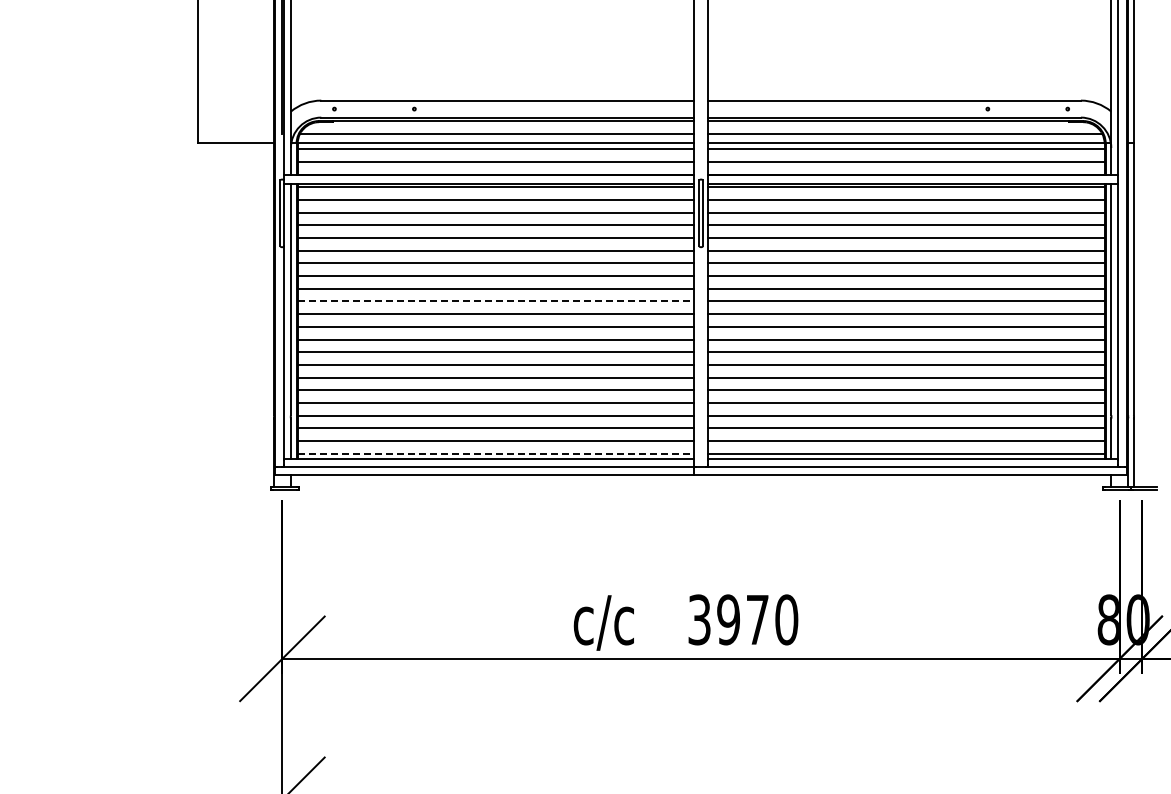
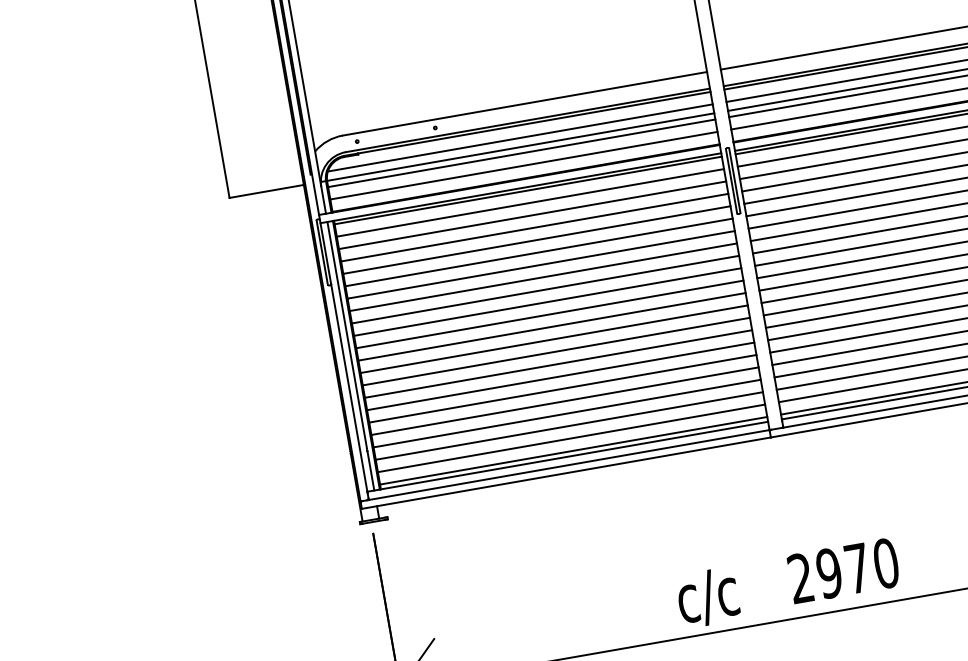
line: (496, 301) -> (548, 301), dashed -> solid
line: (496, 453) -> (574, 450), dashed -> solid
text: (699, 619) -> (800, 578), 3970 -> 2970

